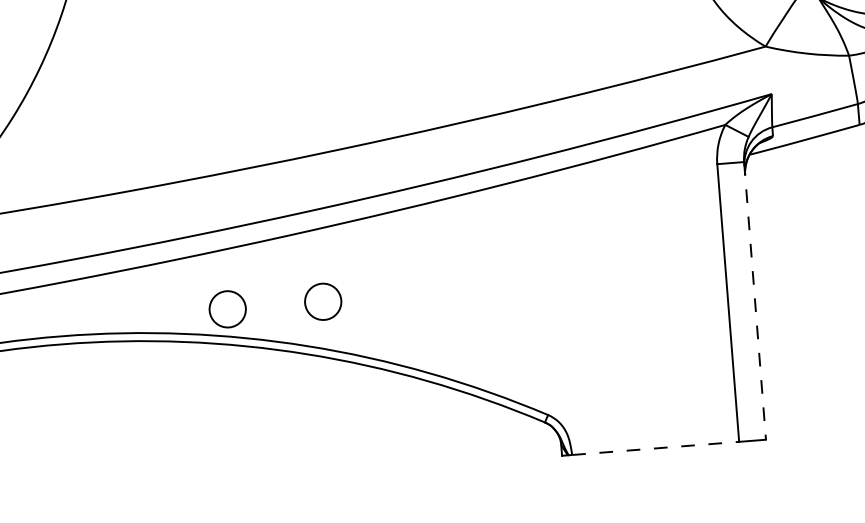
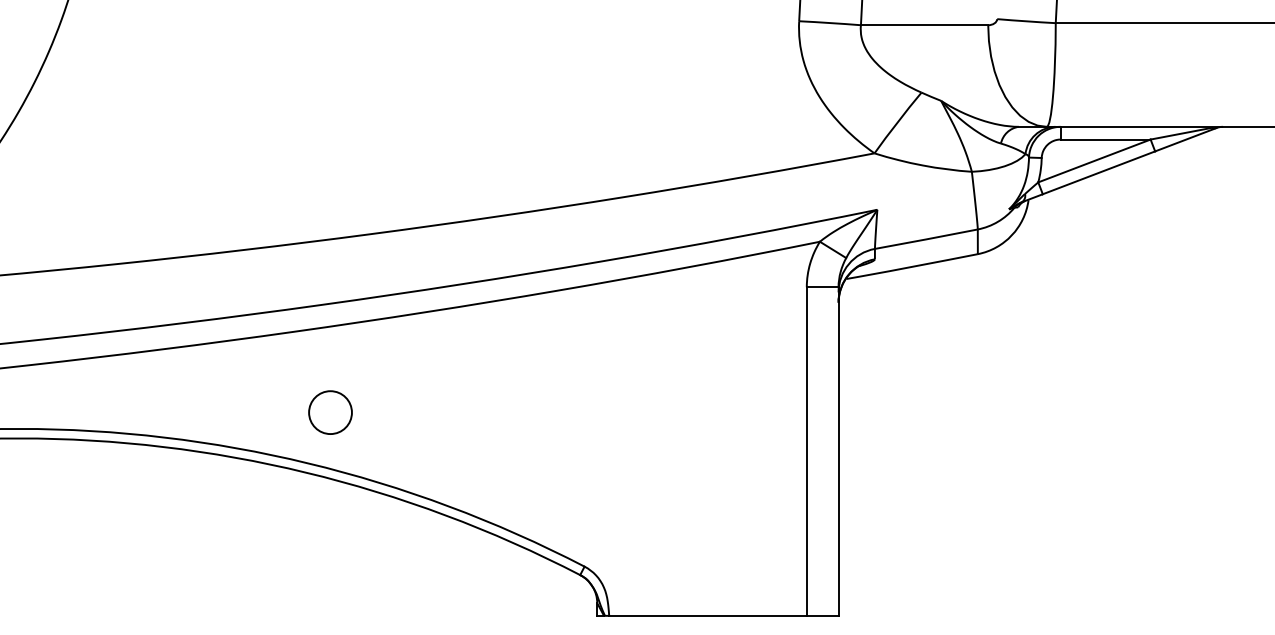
line: (755, 301) -> (838, 452), dashed -> solid
circle: (227, 309) -> (217, 412), removed
line: (656, 448) -> (708, 615), dashed -> solid

